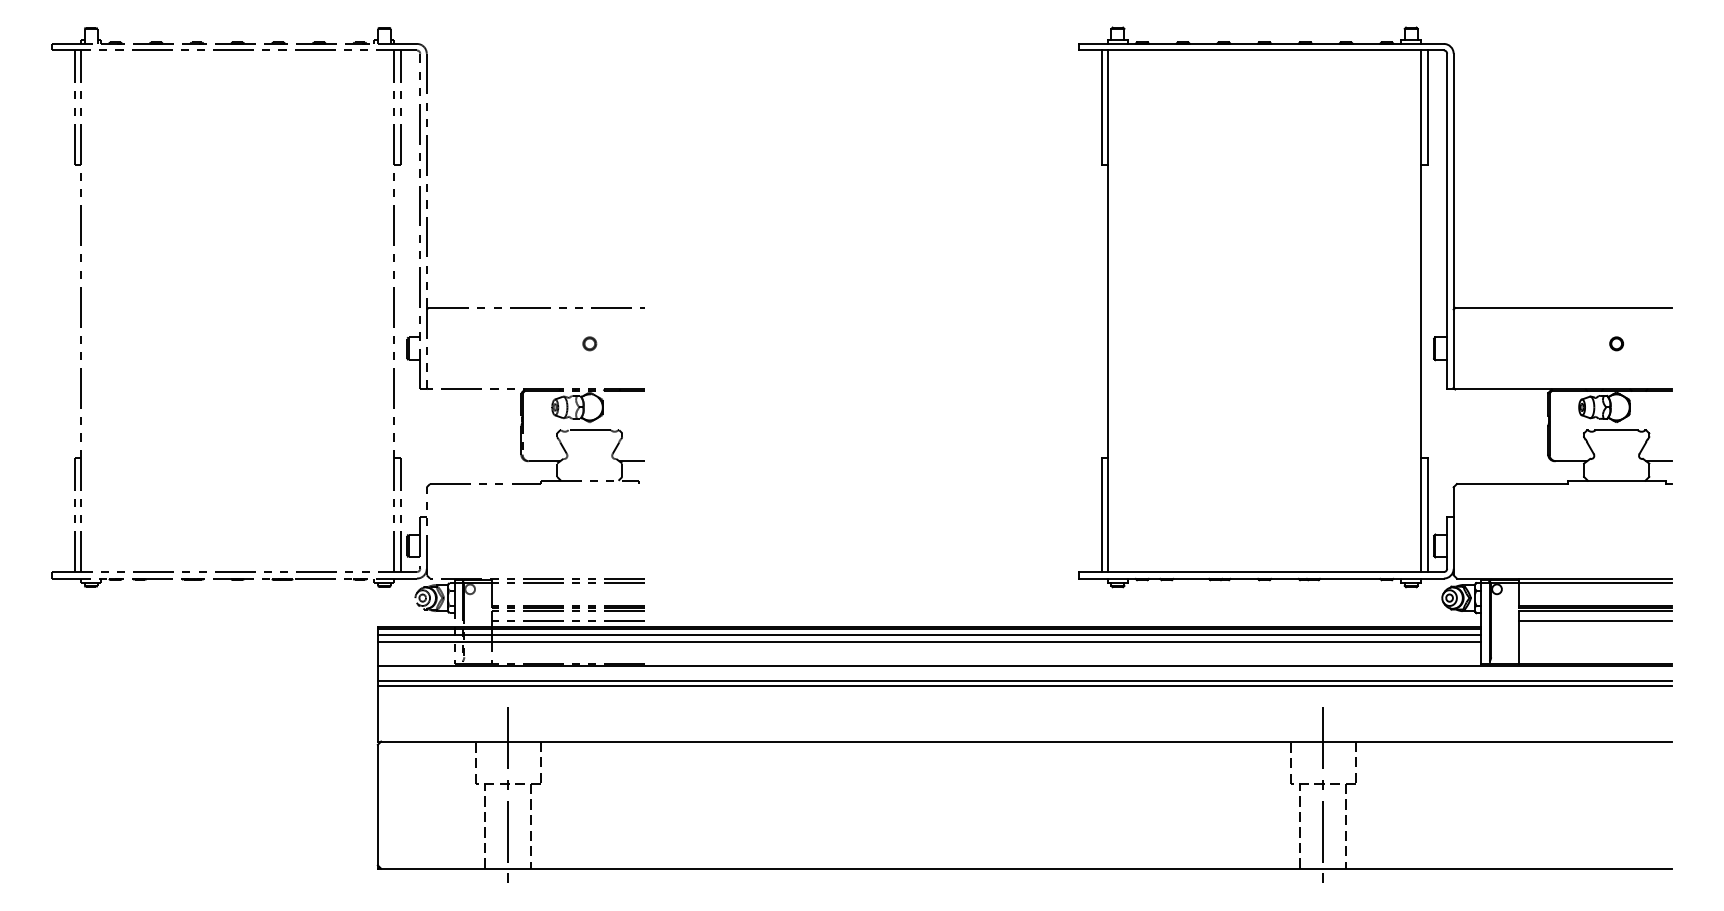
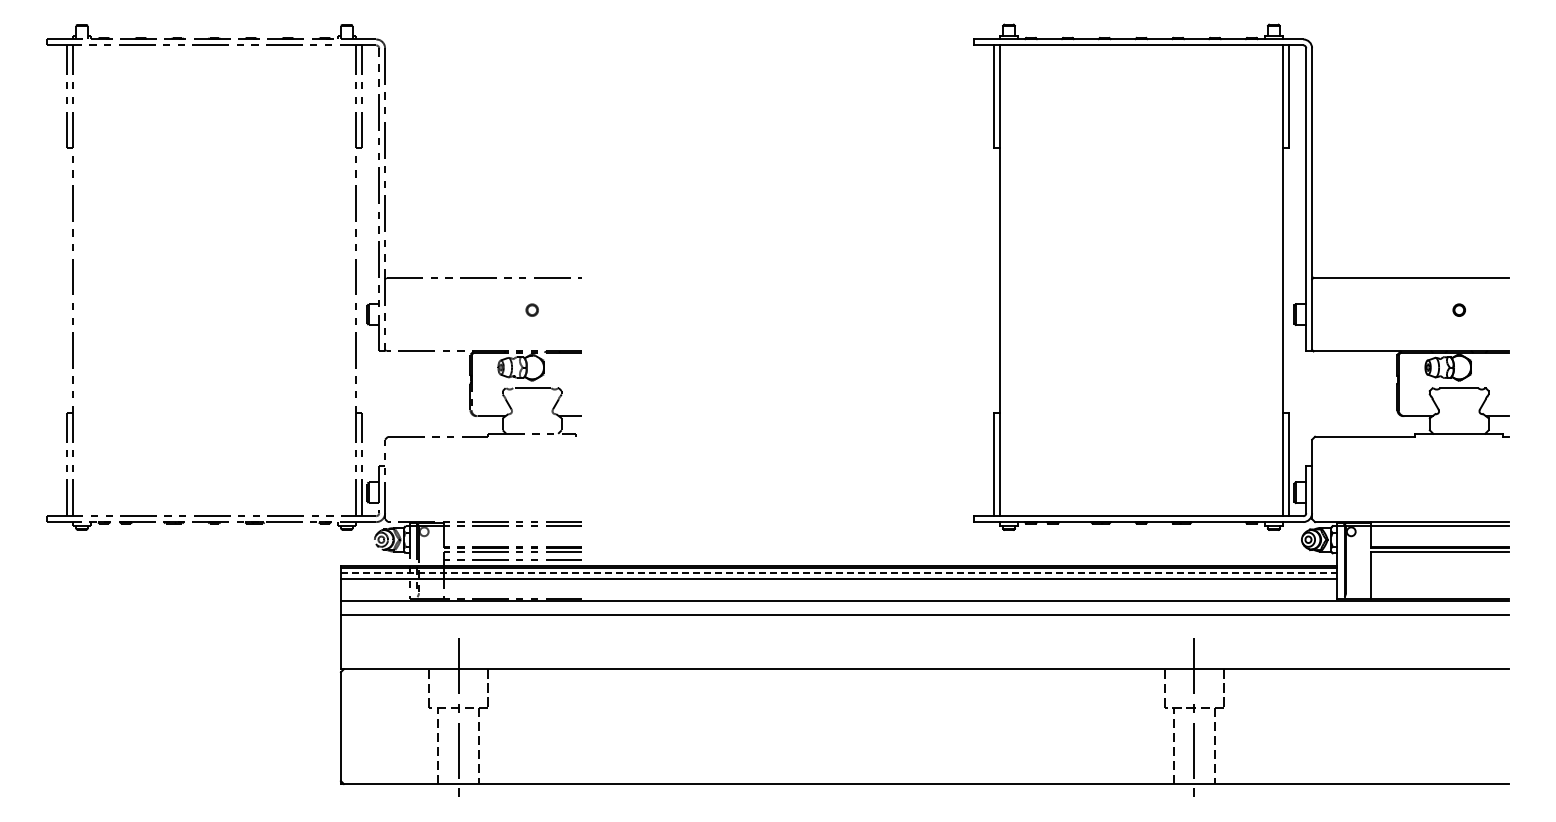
line: (1595, 621) -> (1440, 560), removed
line: (930, 634) -> (839, 572), solid -> dashed
line: (1024, 686) -> (924, 619), removed

